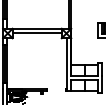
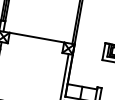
line: (36, 32) -> (35, 41), removed

